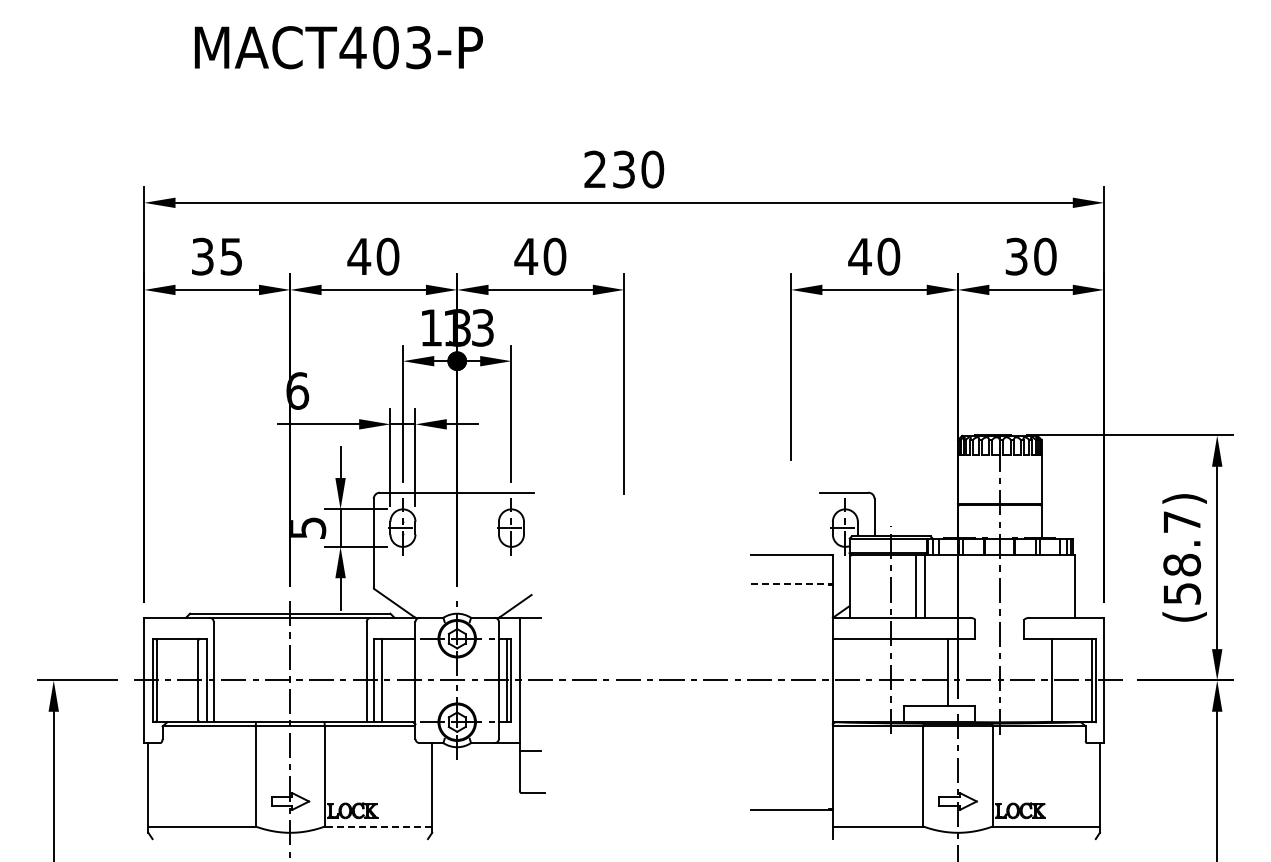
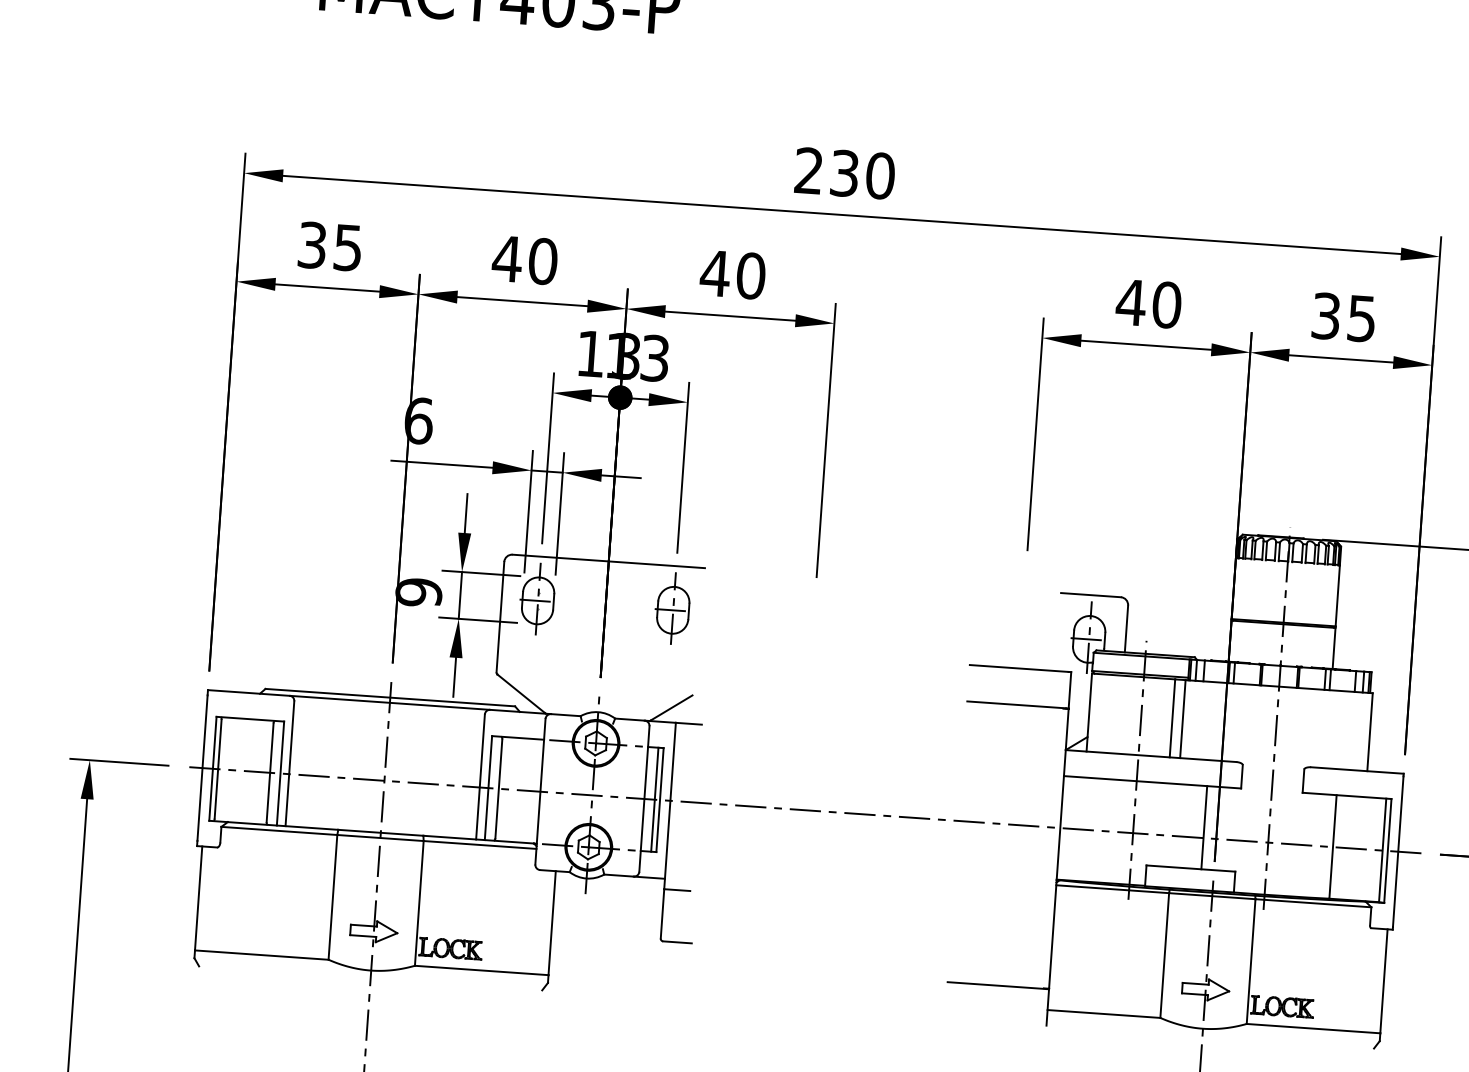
text: (1045, 256) -> (1362, 318), 30 -> 35
text: (306, 528) -> (417, 592), 5 -> 9
line: (791, 584) -> (1017, 704), dashed -> solid
line: (378, 826) -> (481, 970), dashed -> solid

